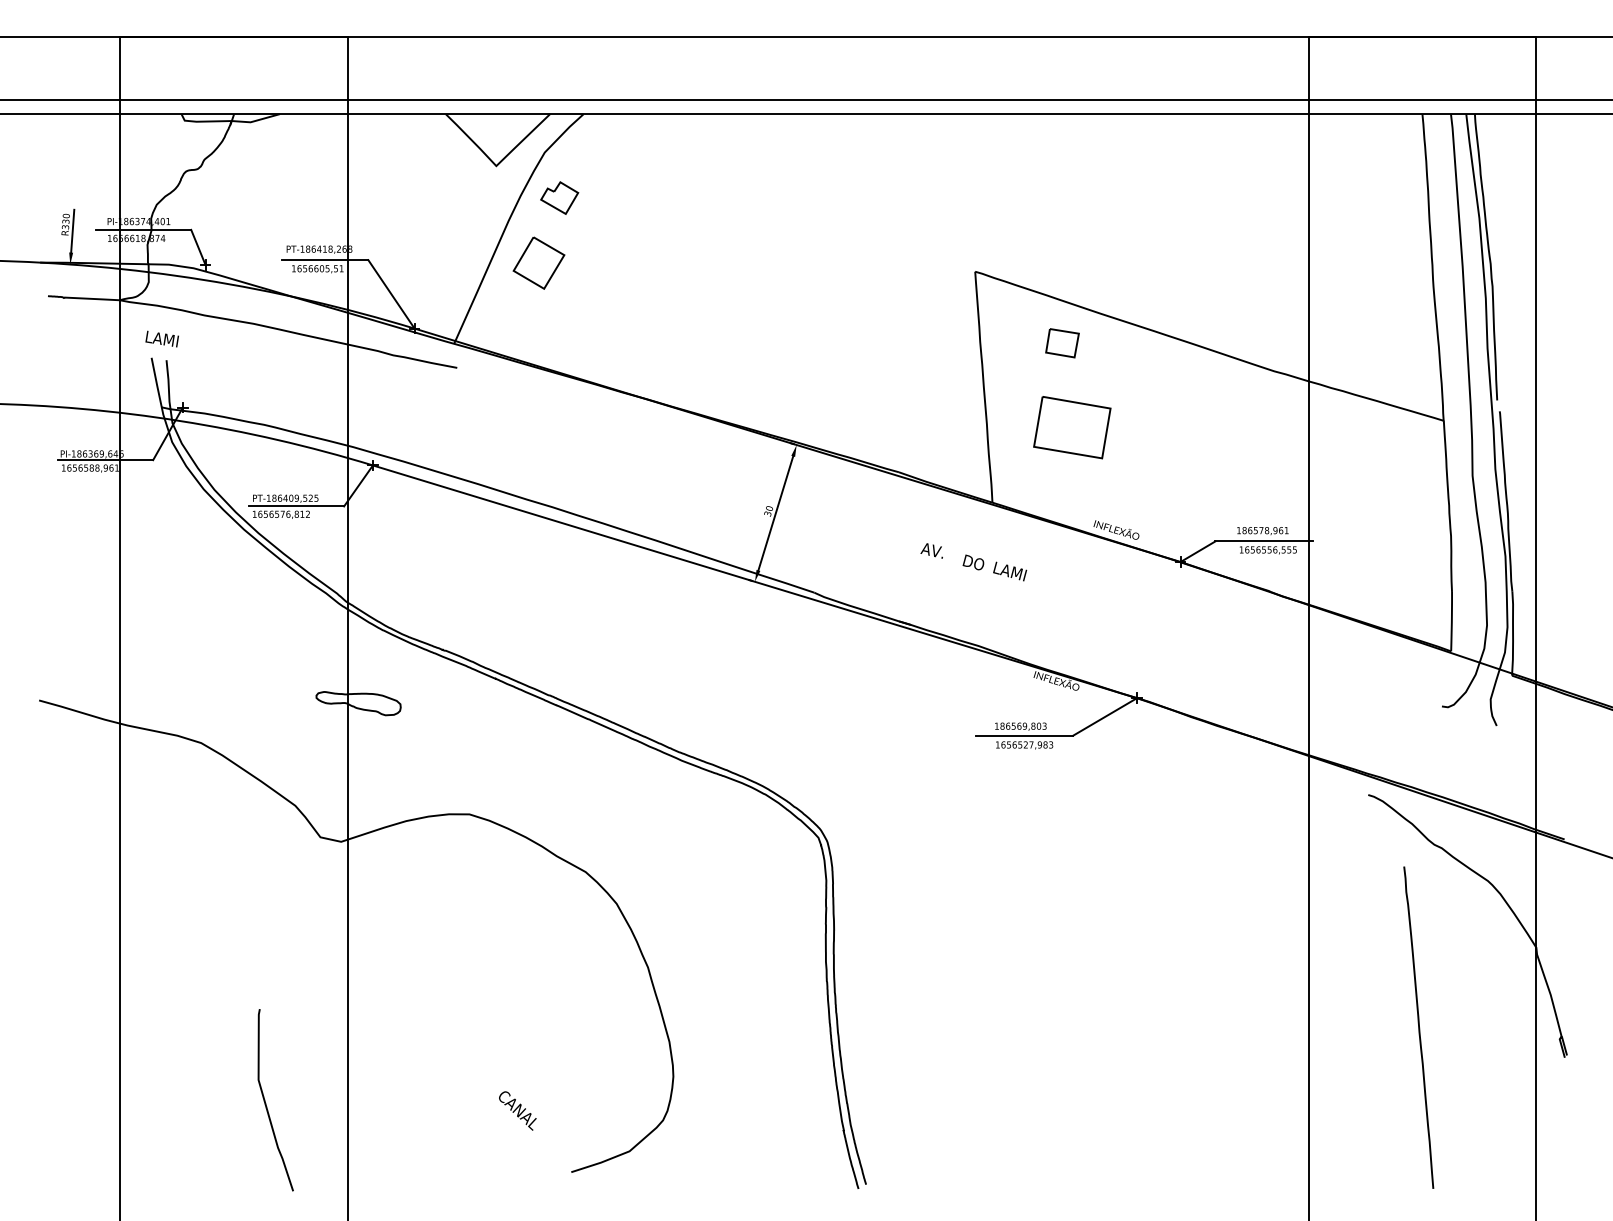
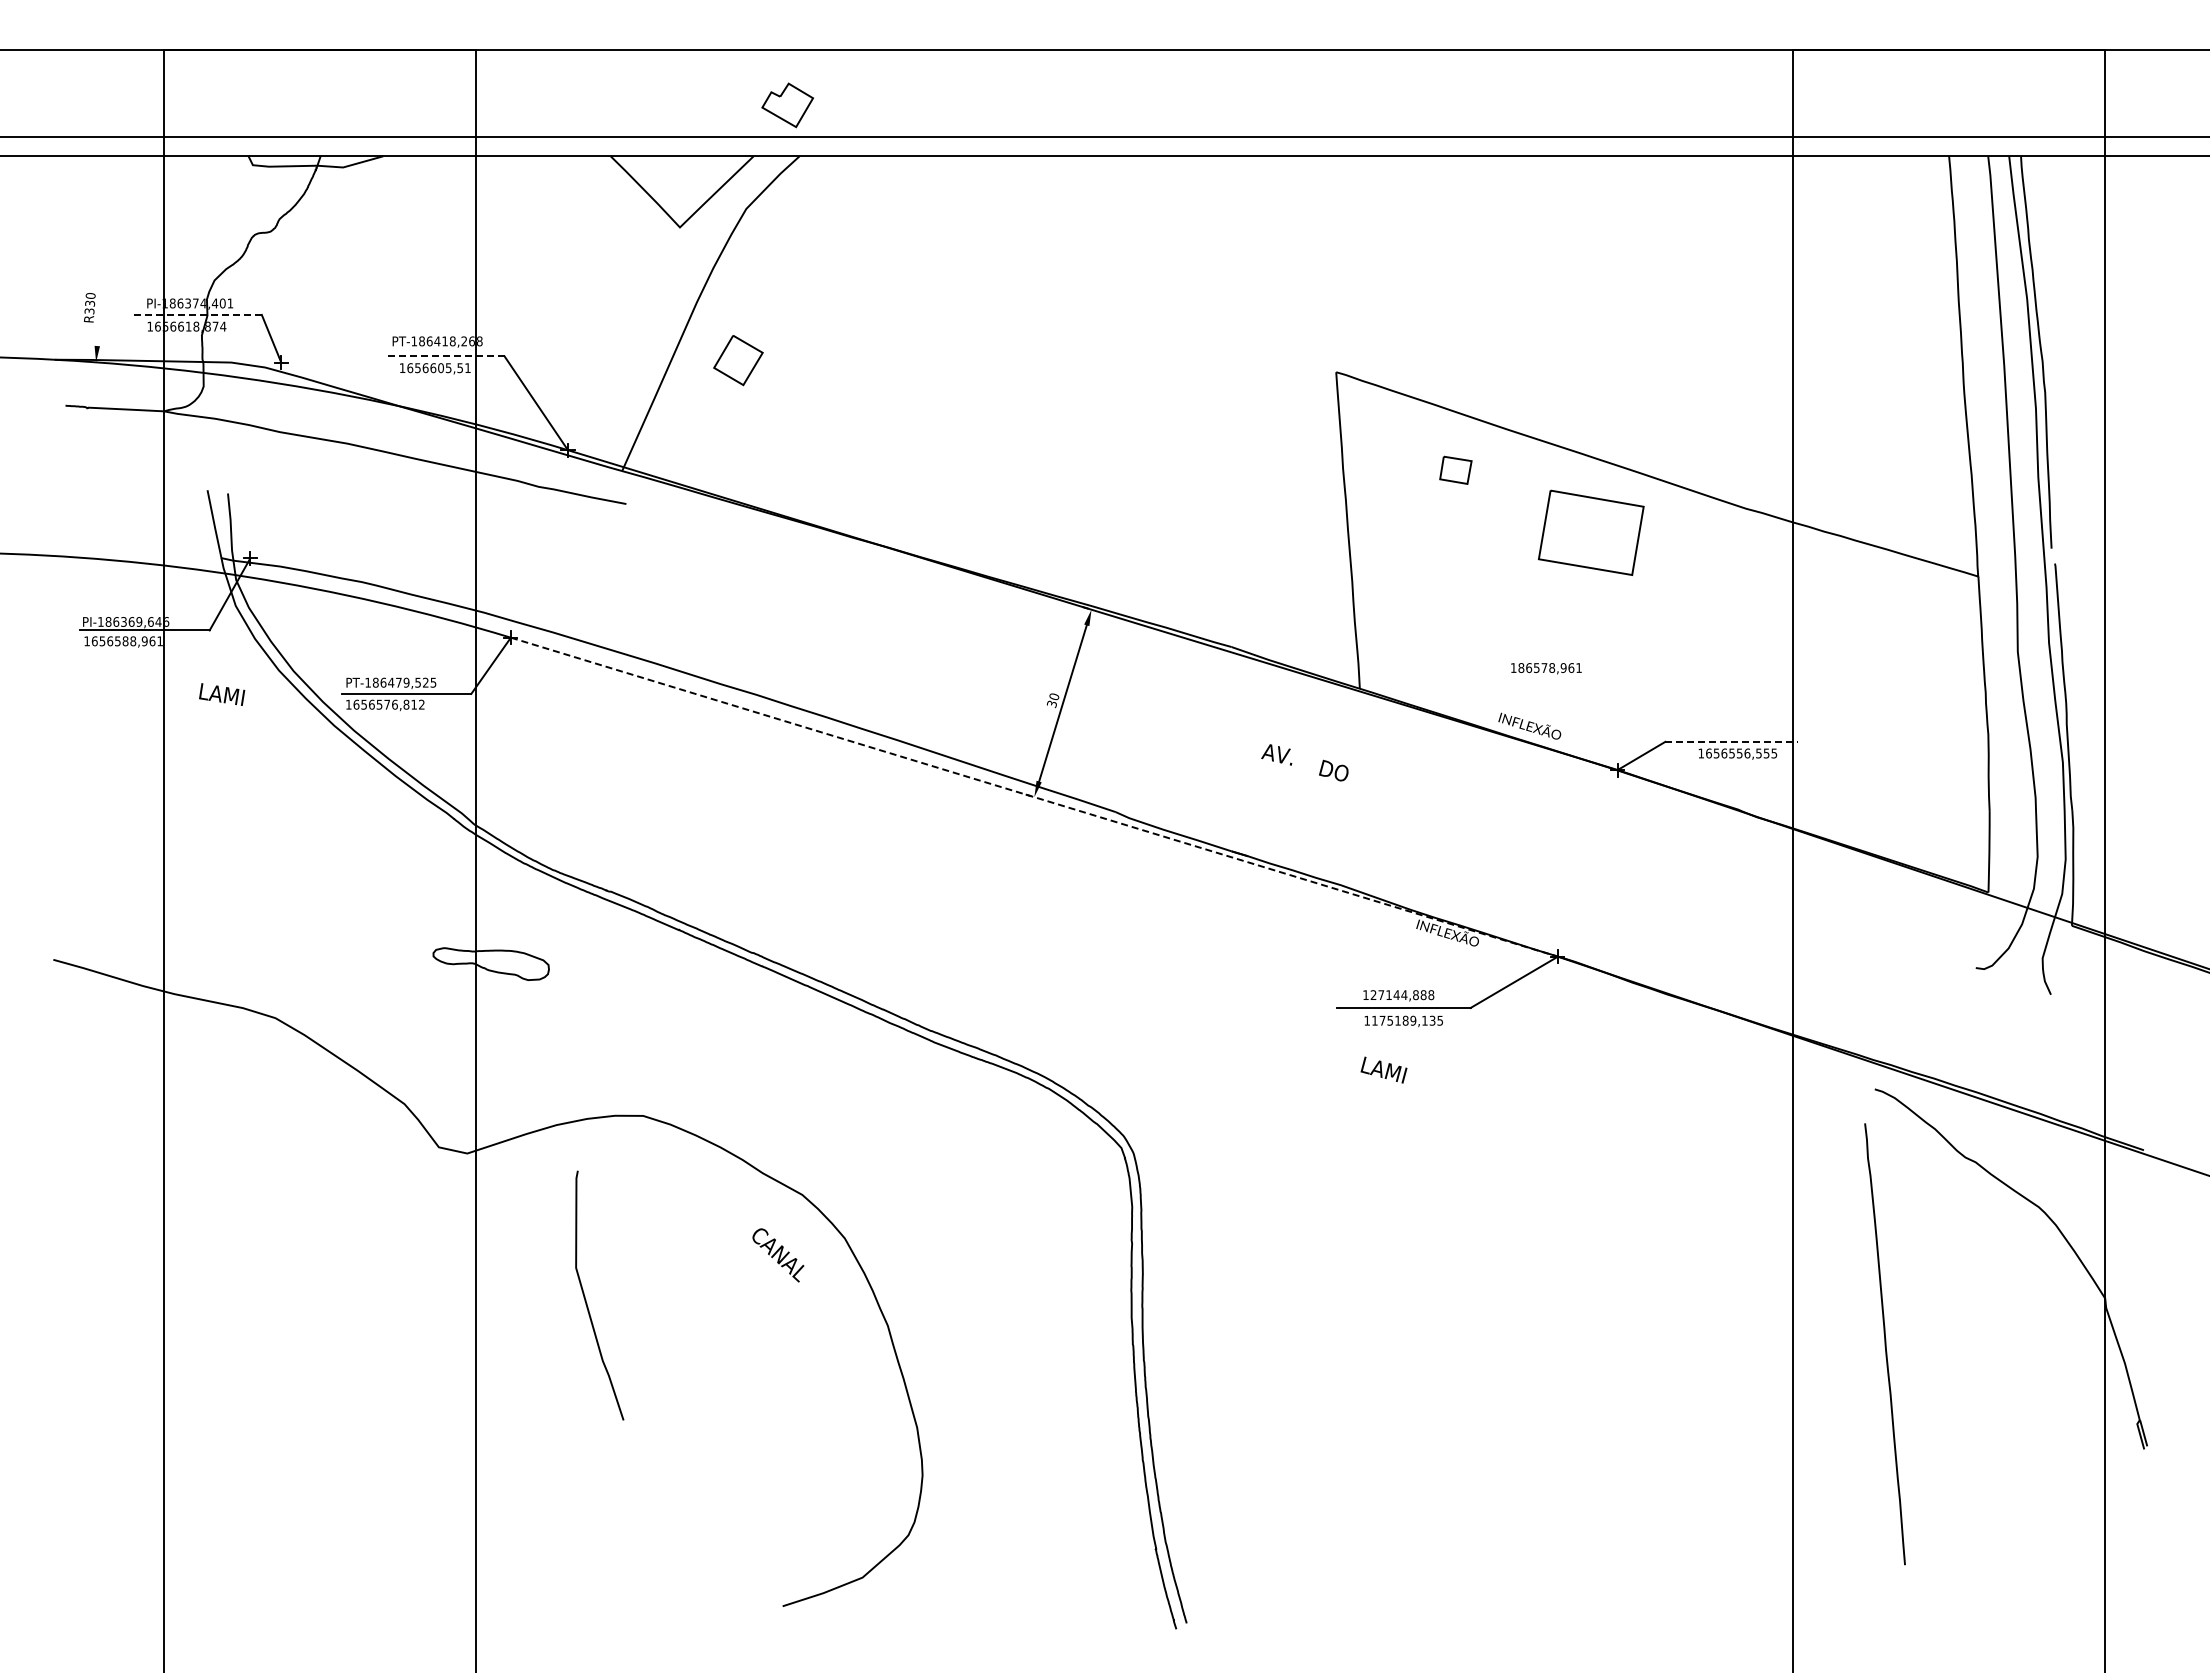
part: (559, 198) -> (787, 105), moved
line: (143, 229) -> (196, 314), solid -> dashed
line: (72, 231) -> (99, 316), removed
line: (324, 260) -> (444, 356), solid -> dashed
part: (539, 263) -> (738, 360), size x0.7
text: (162, 339) -> (222, 694), moved
part: (1062, 343) -> (1455, 470), size x0.7
part: (1071, 427) -> (1590, 532), moved
text: (290, 498) -> (398, 682), PT-186409,525 -> PT-186479,525
text: (1262, 530) -> (1546, 668), moved
line: (1263, 541) -> (1731, 741), solid -> dashed
text: (1009, 571) -> (1383, 1069), moved
line: (755, 582) -> (1034, 797), solid -> dashed
text: (1023, 726) -> (1402, 995), 186569,803 -> 127144,888
text: (1027, 744) -> (1407, 1020), 1656527,983 -> 1175189,135
curve: (1418, 1027) -> (1884, 1344), moved
curve: (266, 1103) -> (586, 1299), moved
text: (517, 1111) -> (778, 1255), moved

